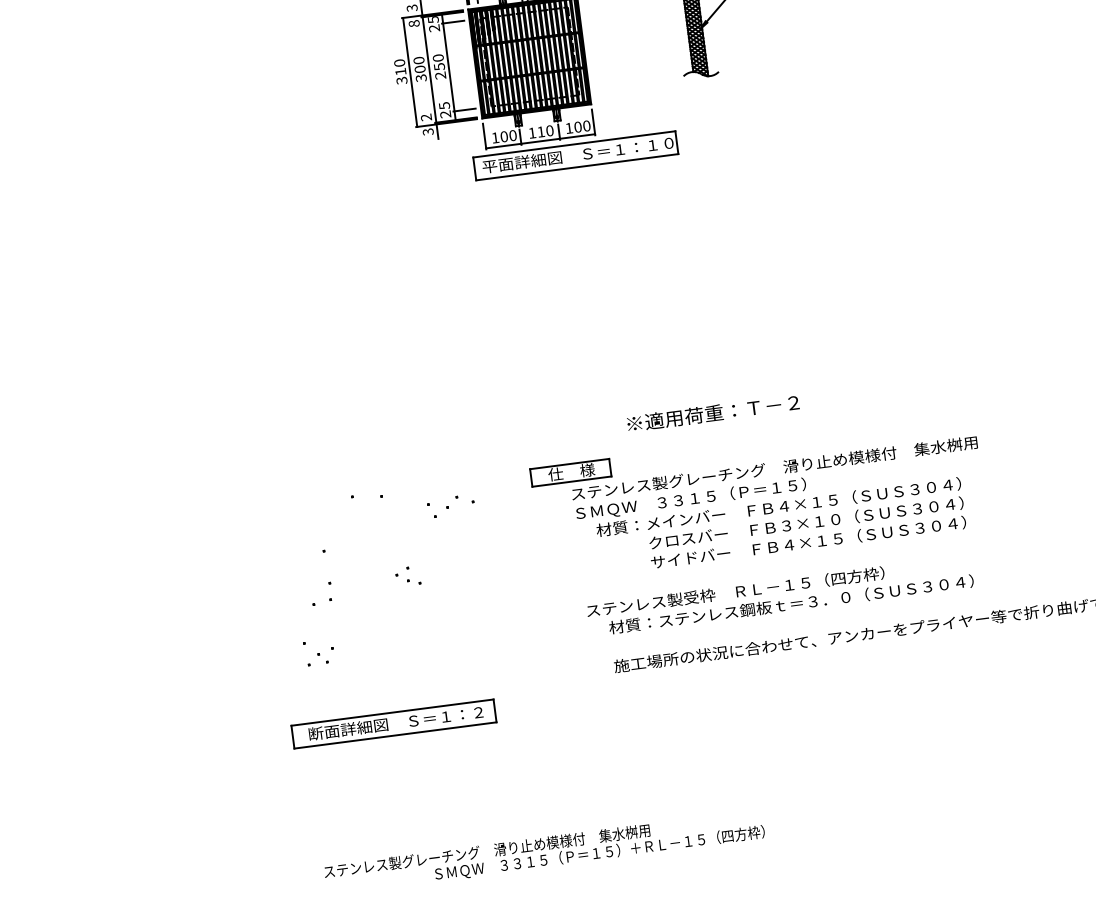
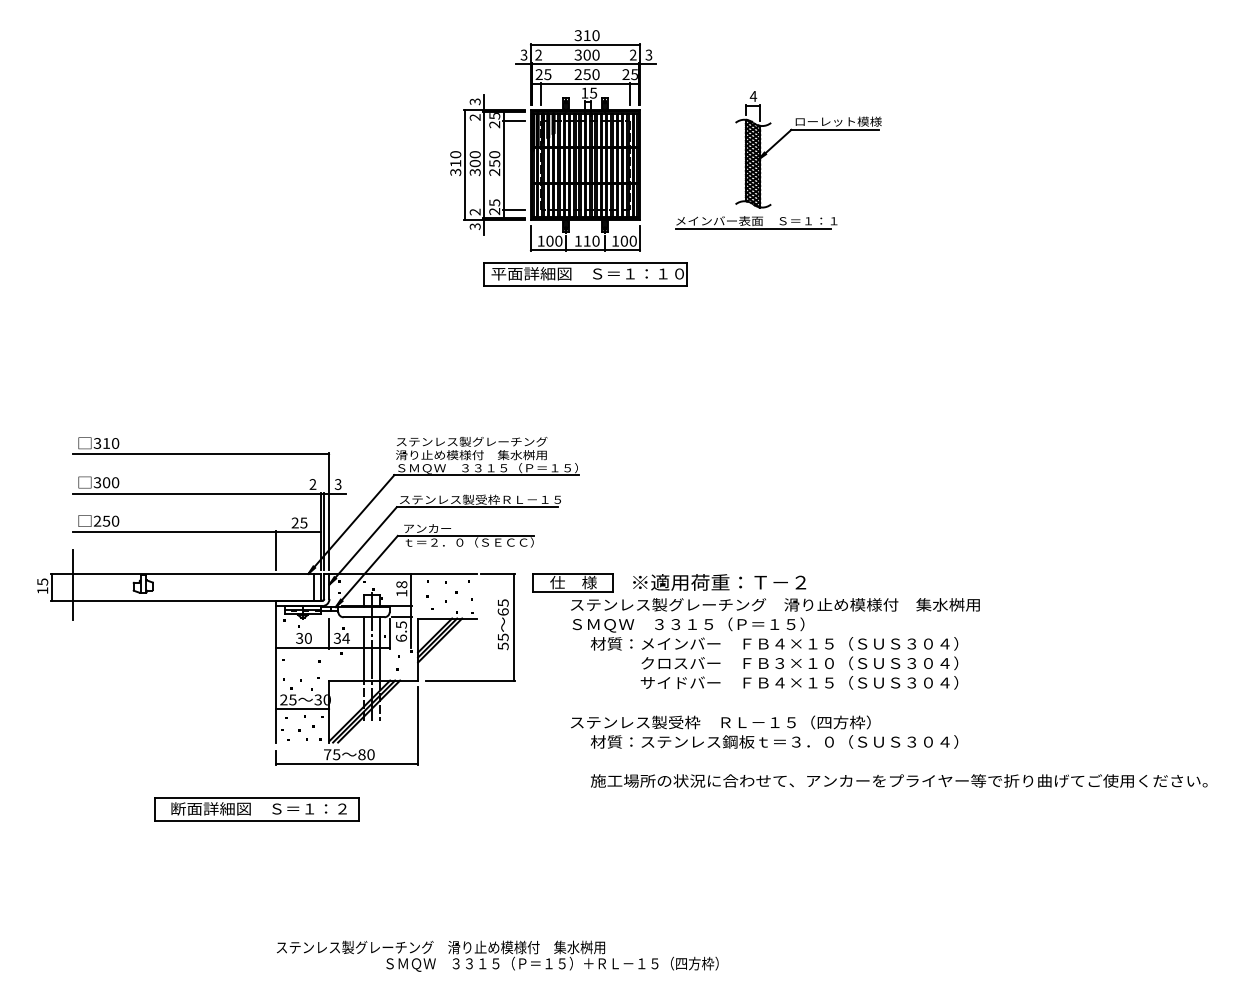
text: (413, 23) -> (474, 117), 8 -> 2
part: (706, 91) -> (756, 222), added
part: (575, 155) -> (585, 274), moved
text: (713, 413) -> (719, 582), moved
part: (311, 525) -> (308, 601), added
part: (393, 724) -> (256, 809), moved

